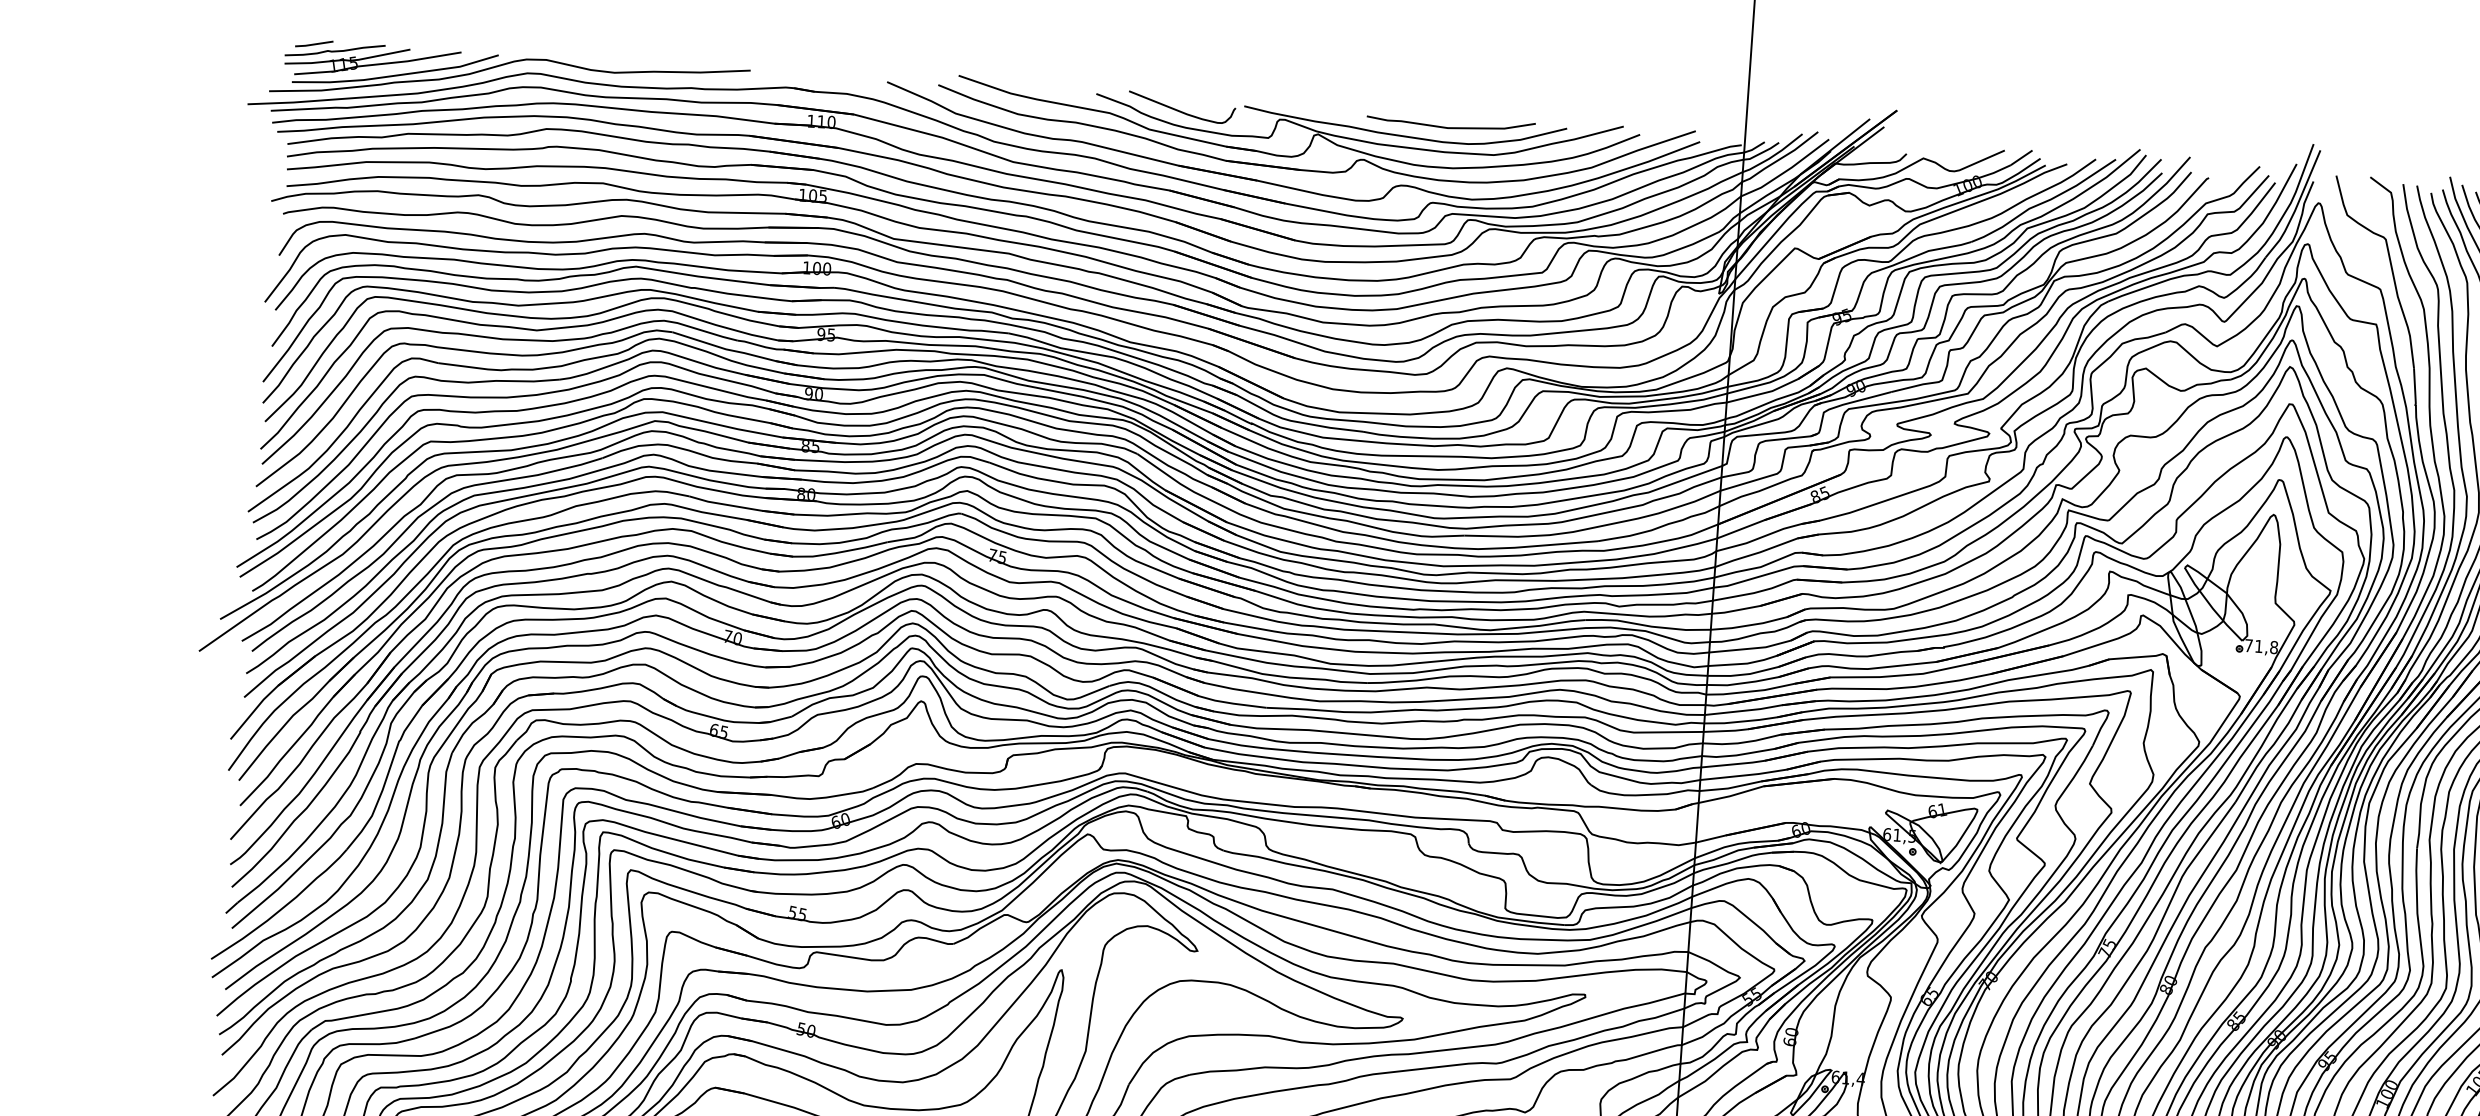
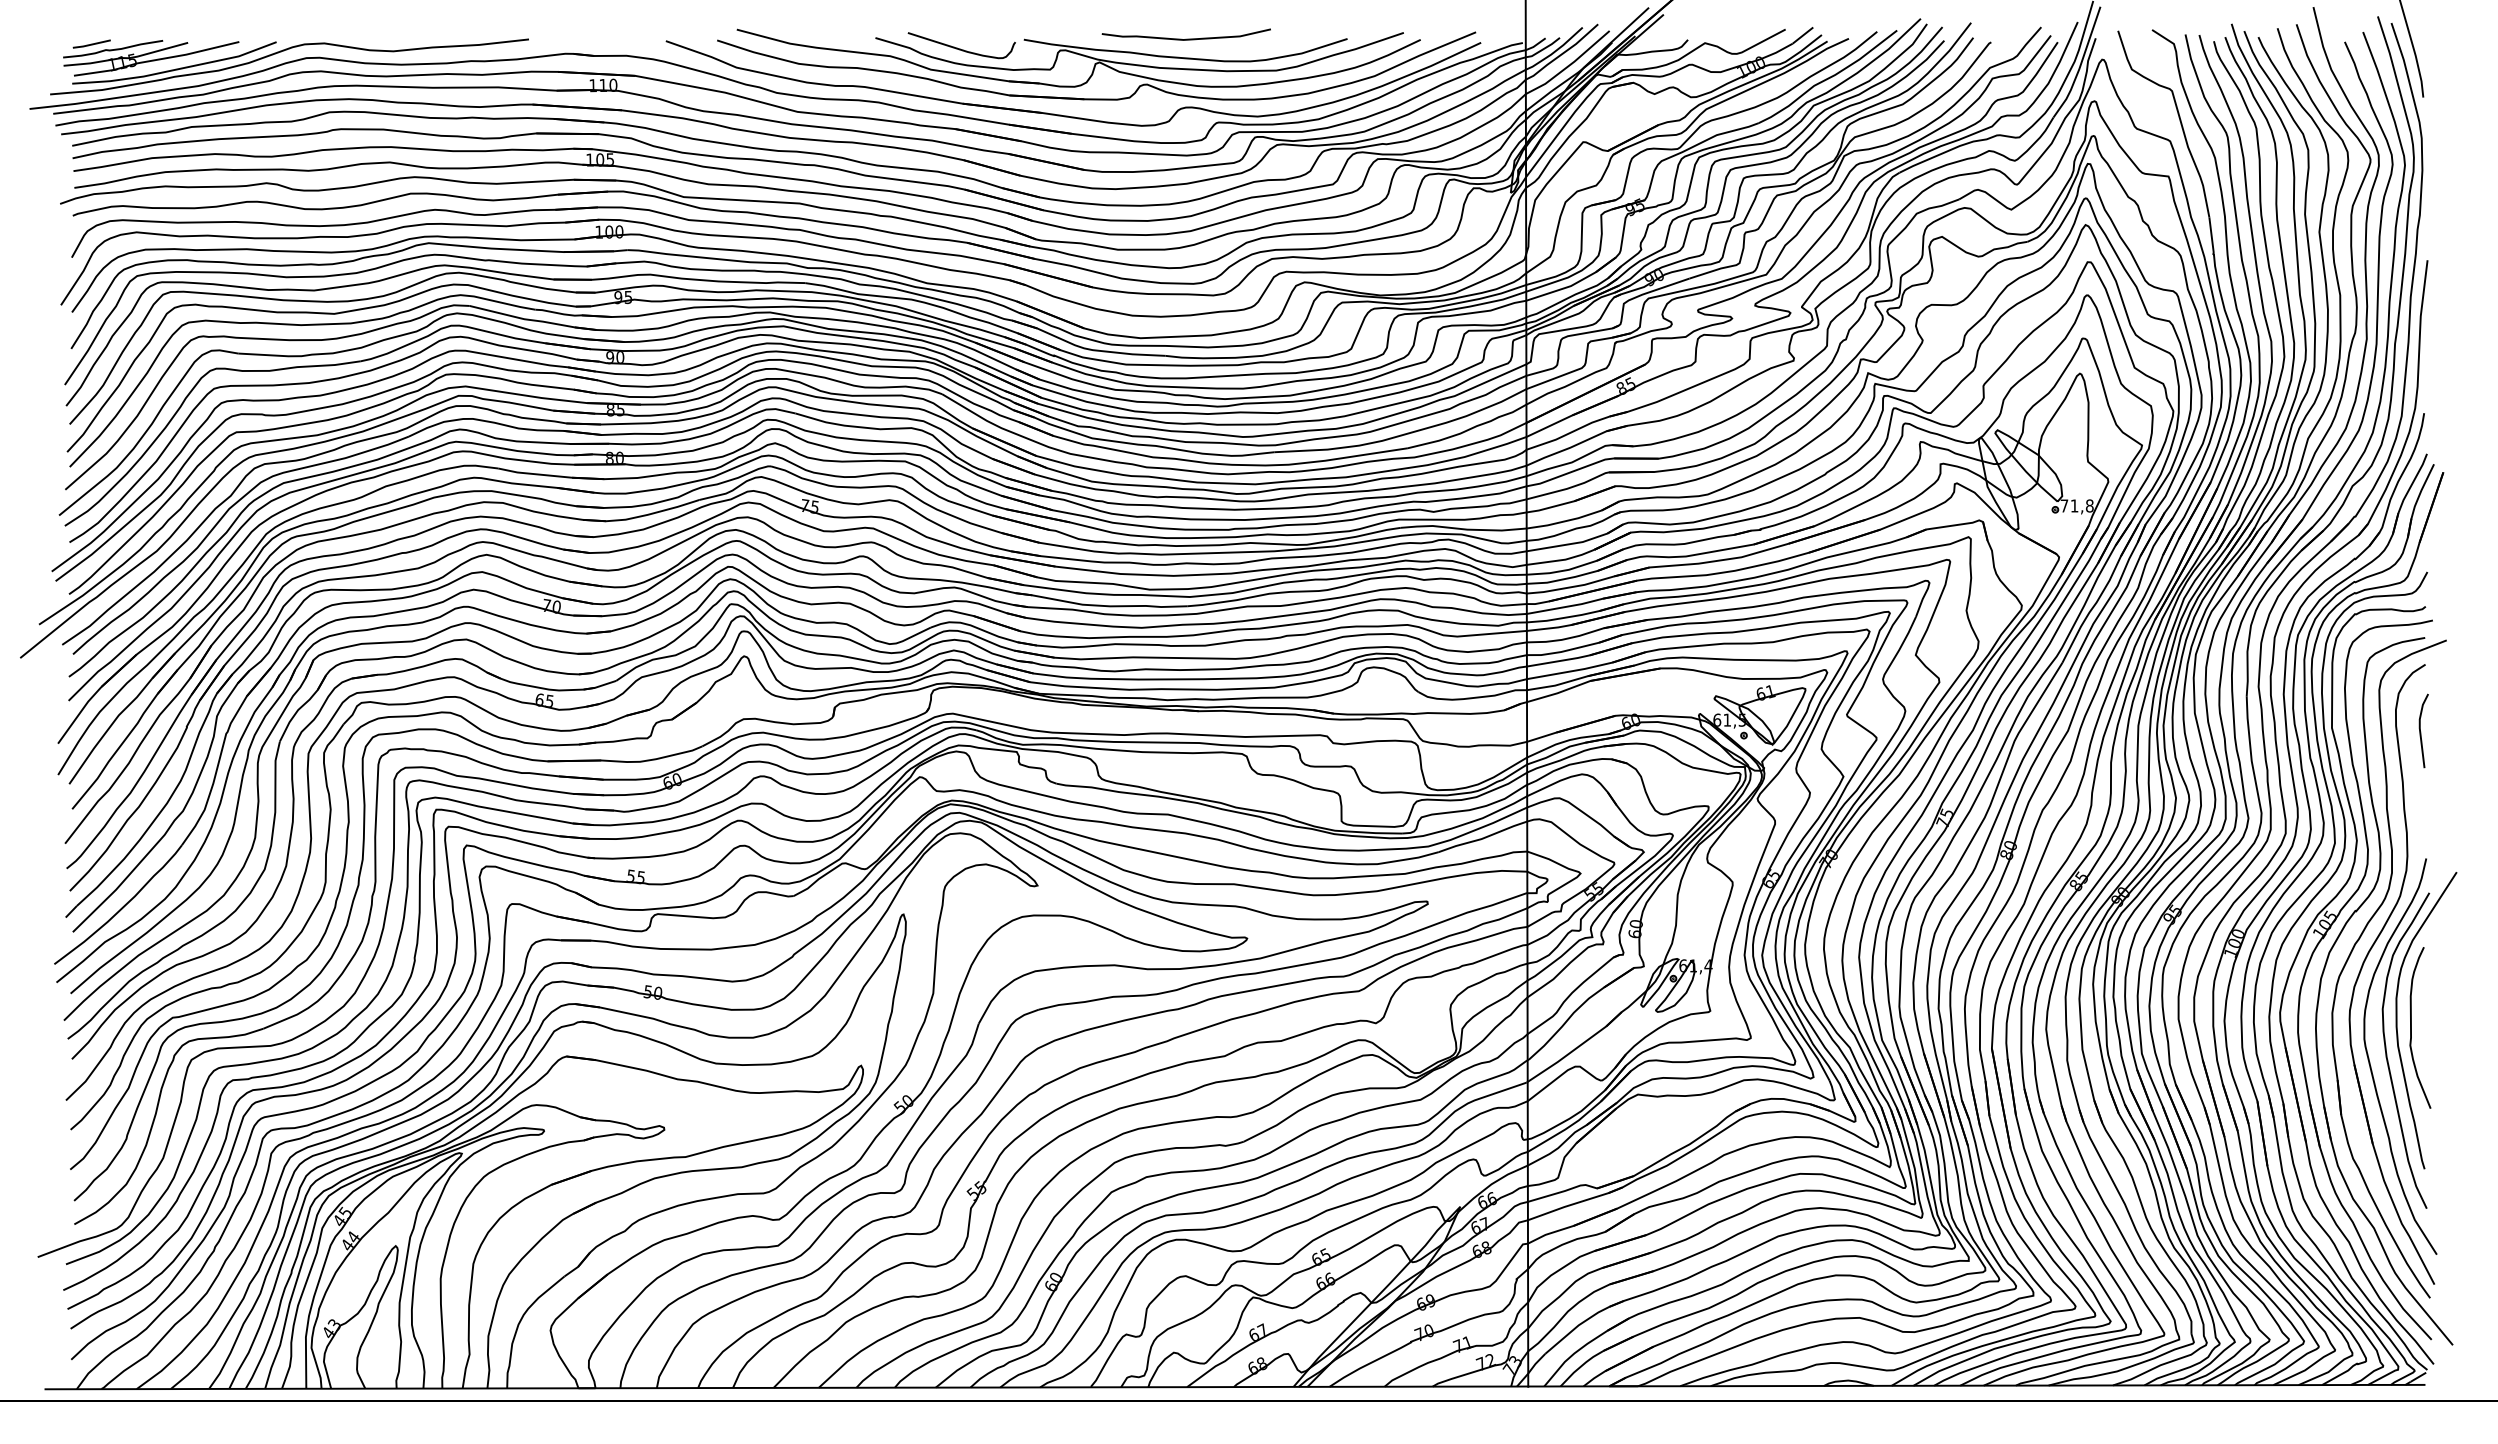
curve: (1449, 126) -> (1185, 38), moved

